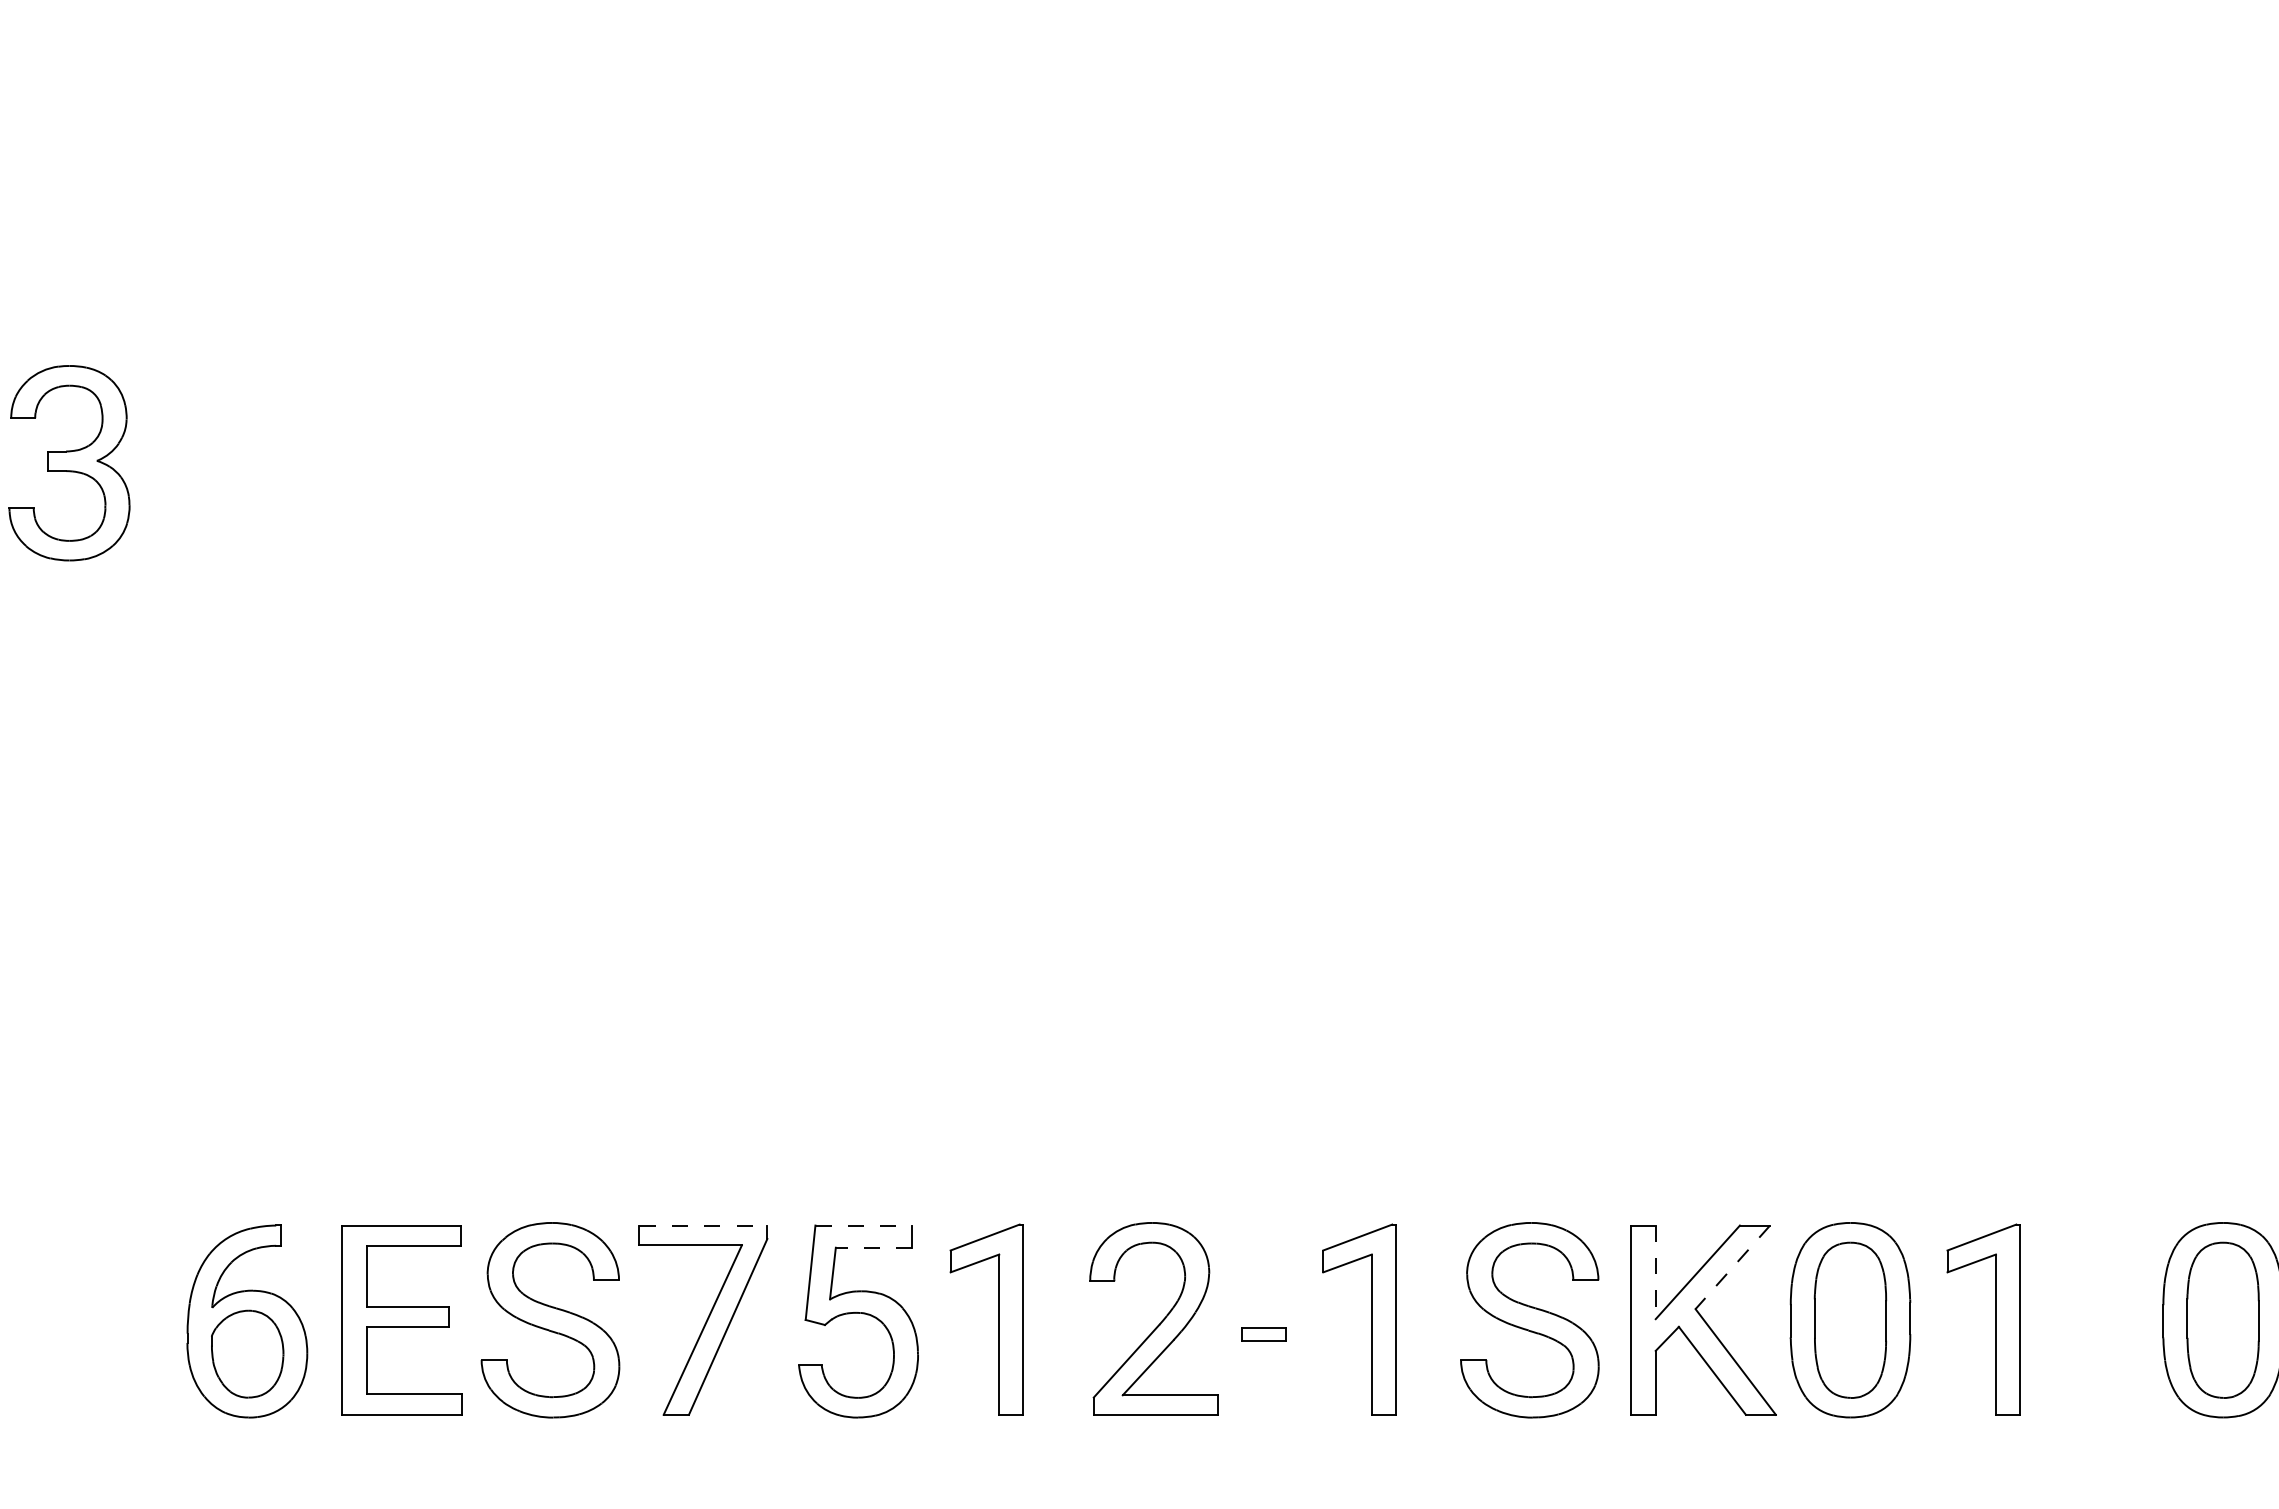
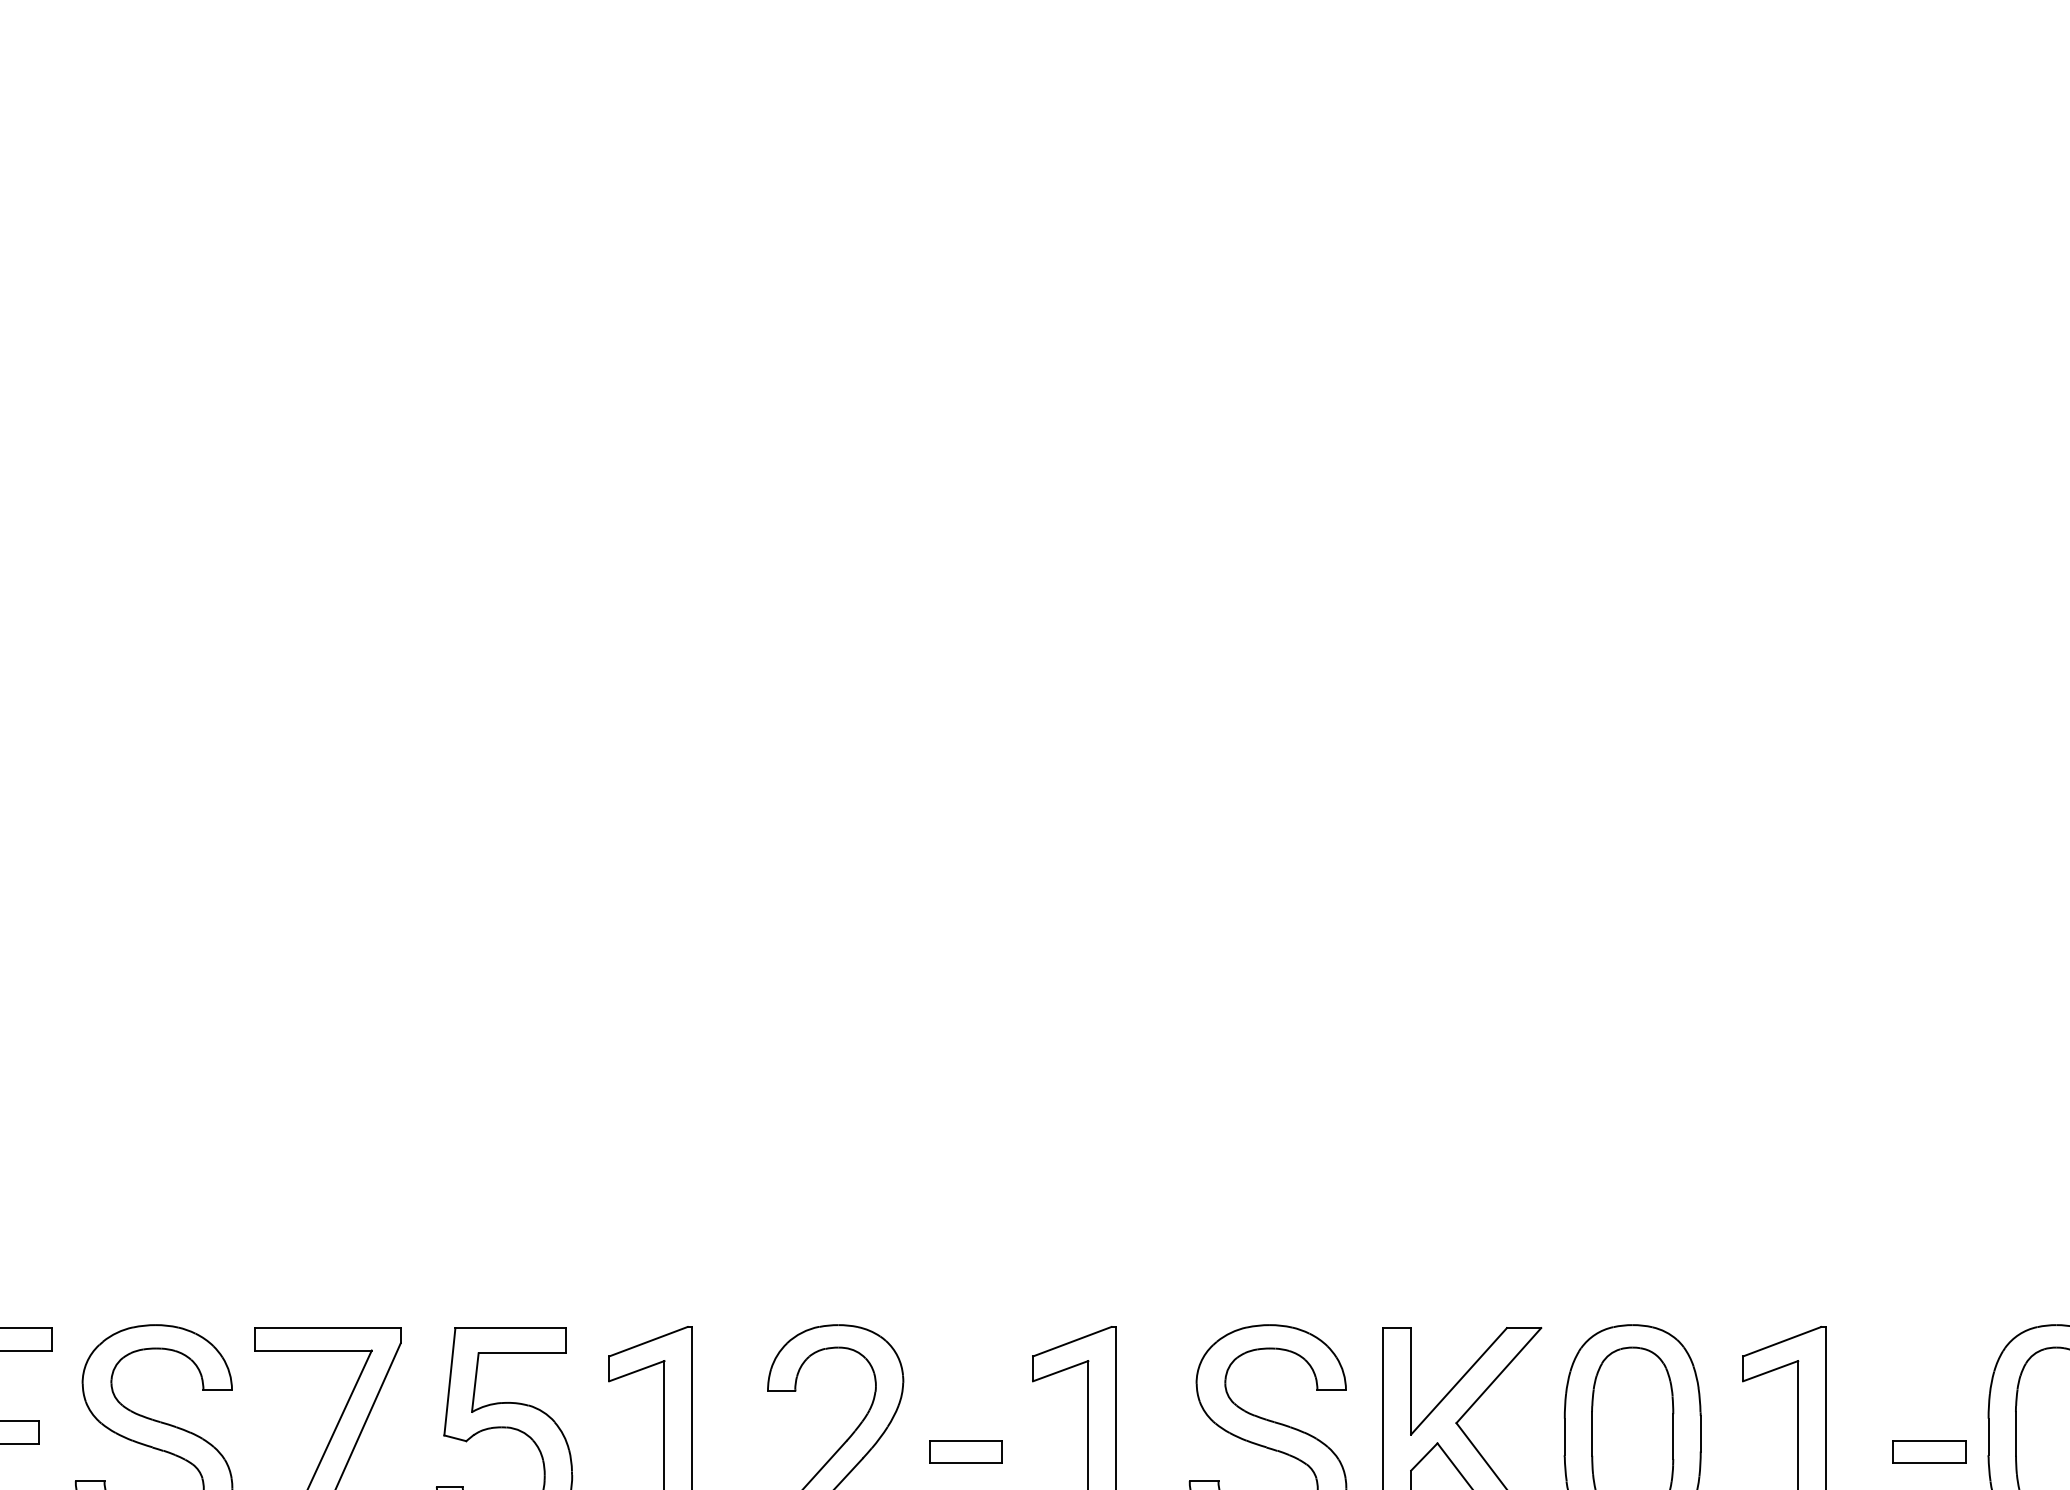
line: (703, 1225) -> (328, 1328), dashed -> solid
line: (863, 1225) -> (510, 1328), dashed -> solid
line: (873, 1247) -> (521, 1353), dashed -> solid
line: (1732, 1267) -> (1498, 1375), dashed -> solid
line: (1655, 1272) -> (1410, 1381), dashed -> solid
part: (1264, 1334) -> (966, 1451), size x1.43
part: (2111, 1334) -> (1929, 1451), added

